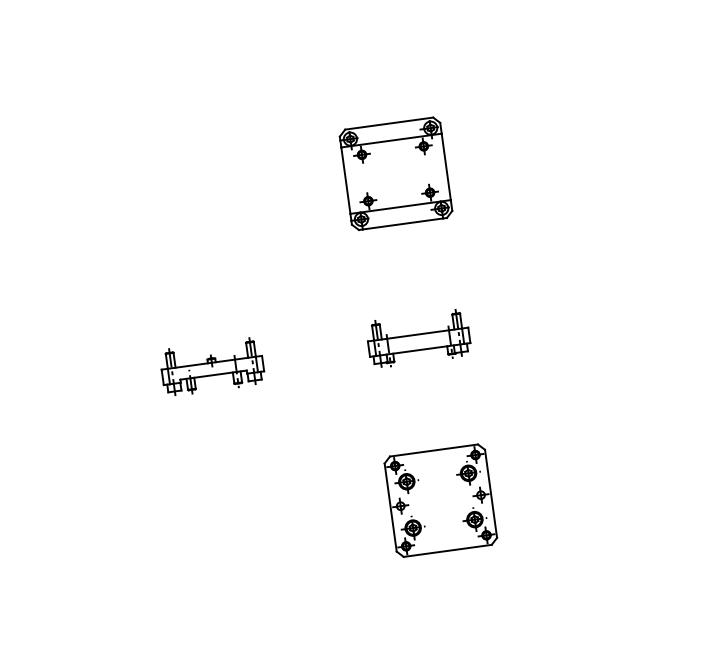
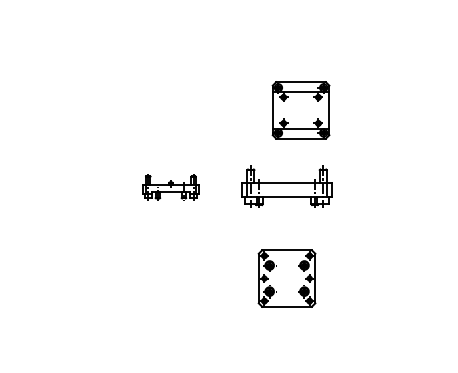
part: (395, 174) -> (300, 110), moved
part: (417, 339) -> (286, 187), size x1.6

